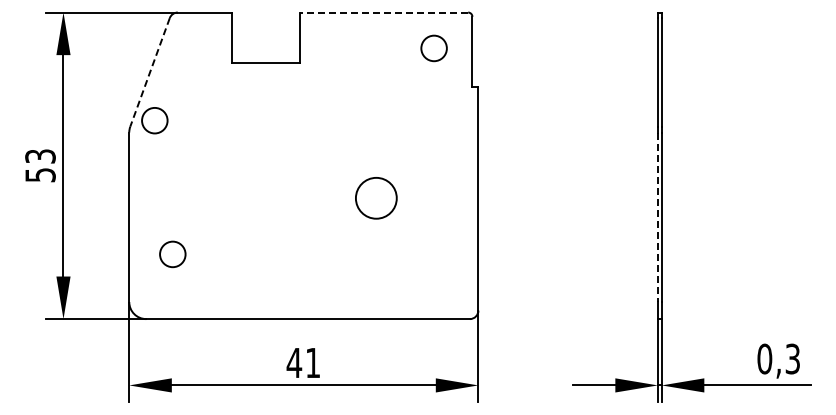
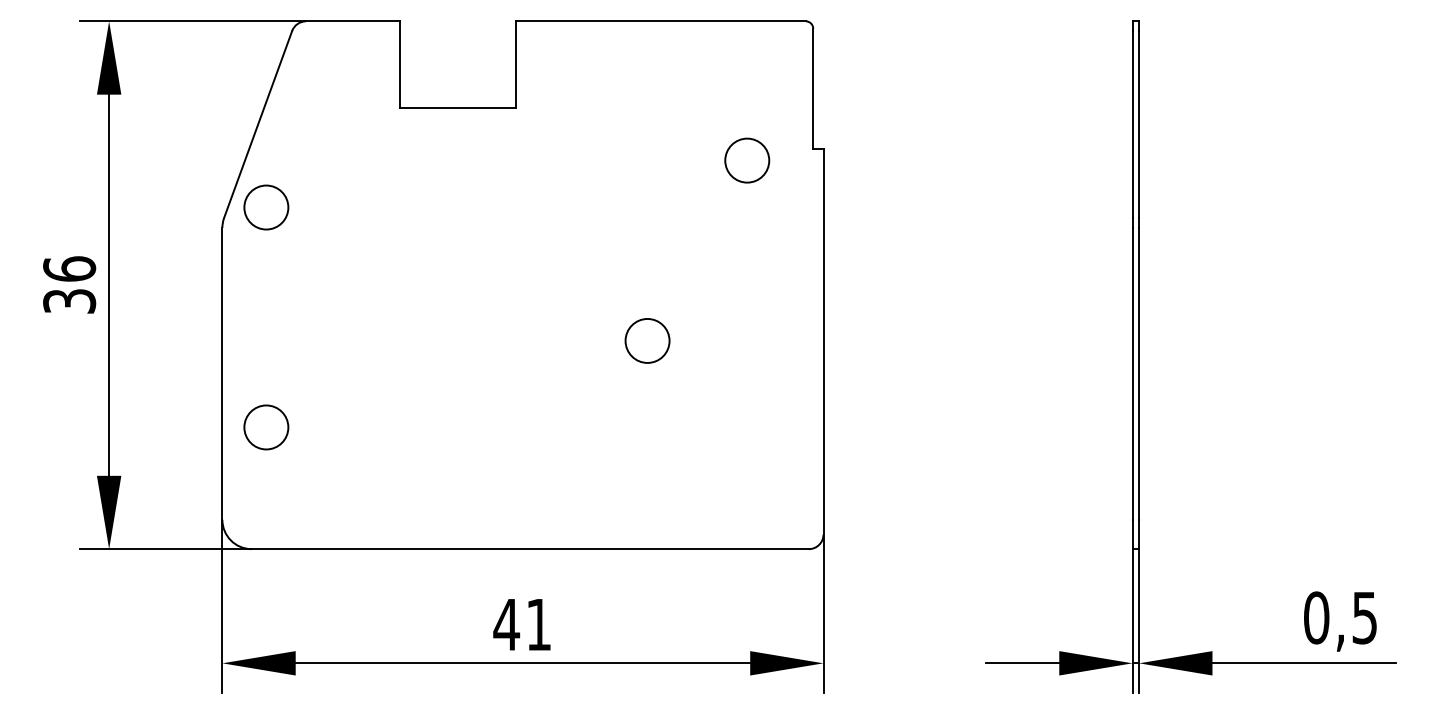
line: (383, 12) -> (660, 21), dashed -> solid
circle: (433, 48) -> (746, 160), moved
line: (150, 72) -> (258, 124), dashed -> solid
text: (40, 165) -> (69, 284), 53 -> 36
circle: (375, 197) -> (646, 339), size x0.62
line: (657, 217) -> (1131, 374), dashed -> solid
circle: (172, 254) -> (265, 427), moved
text: (792, 358) -> (1364, 616), 0,3 -> 0,5

